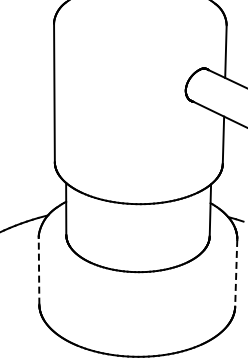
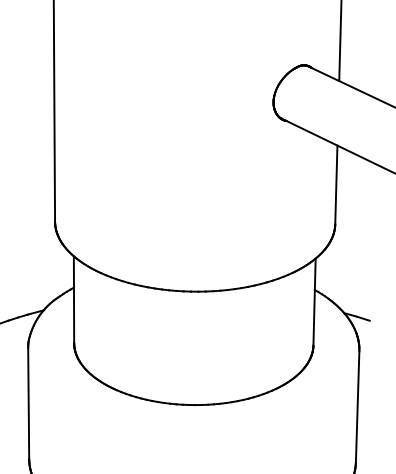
line: (39, 270) -> (29, 402), dashed -> solid
line: (236, 273) -> (358, 407), dashed -> solid

